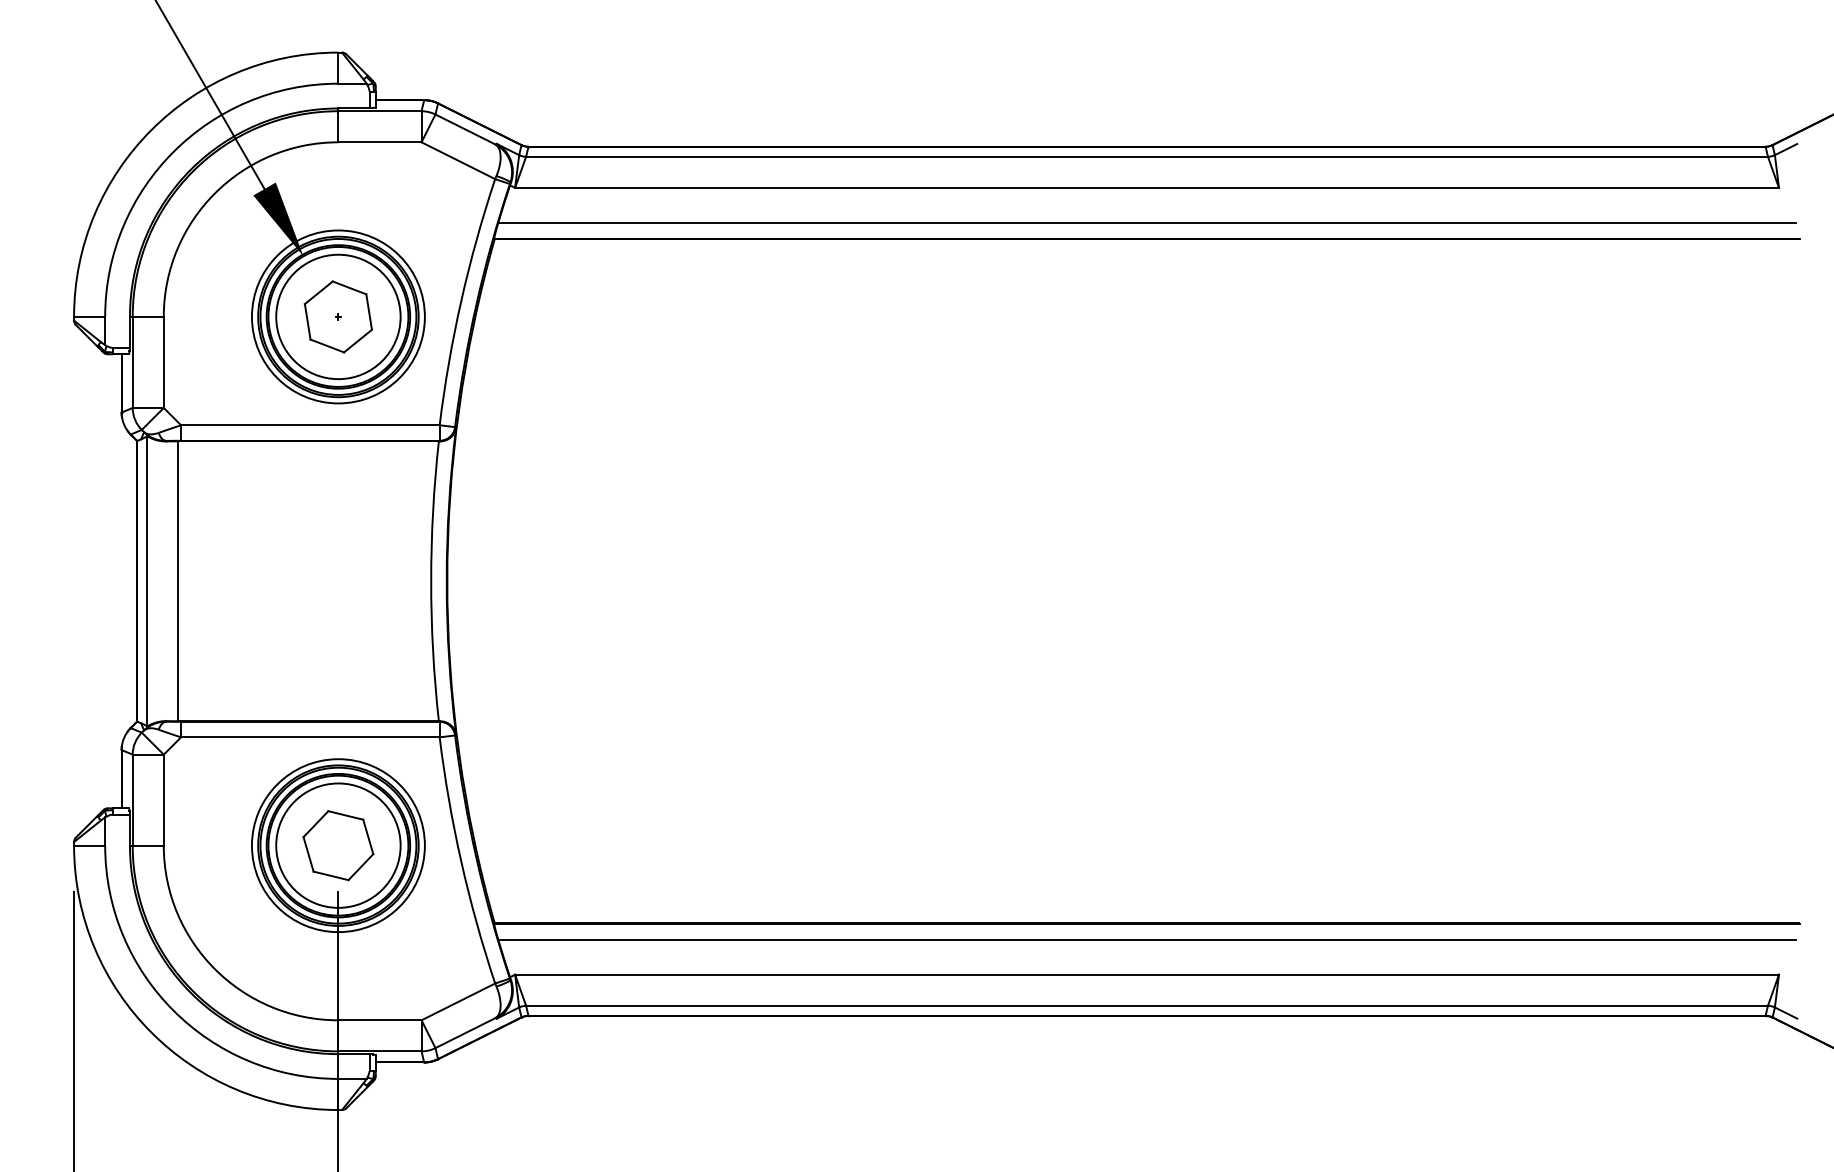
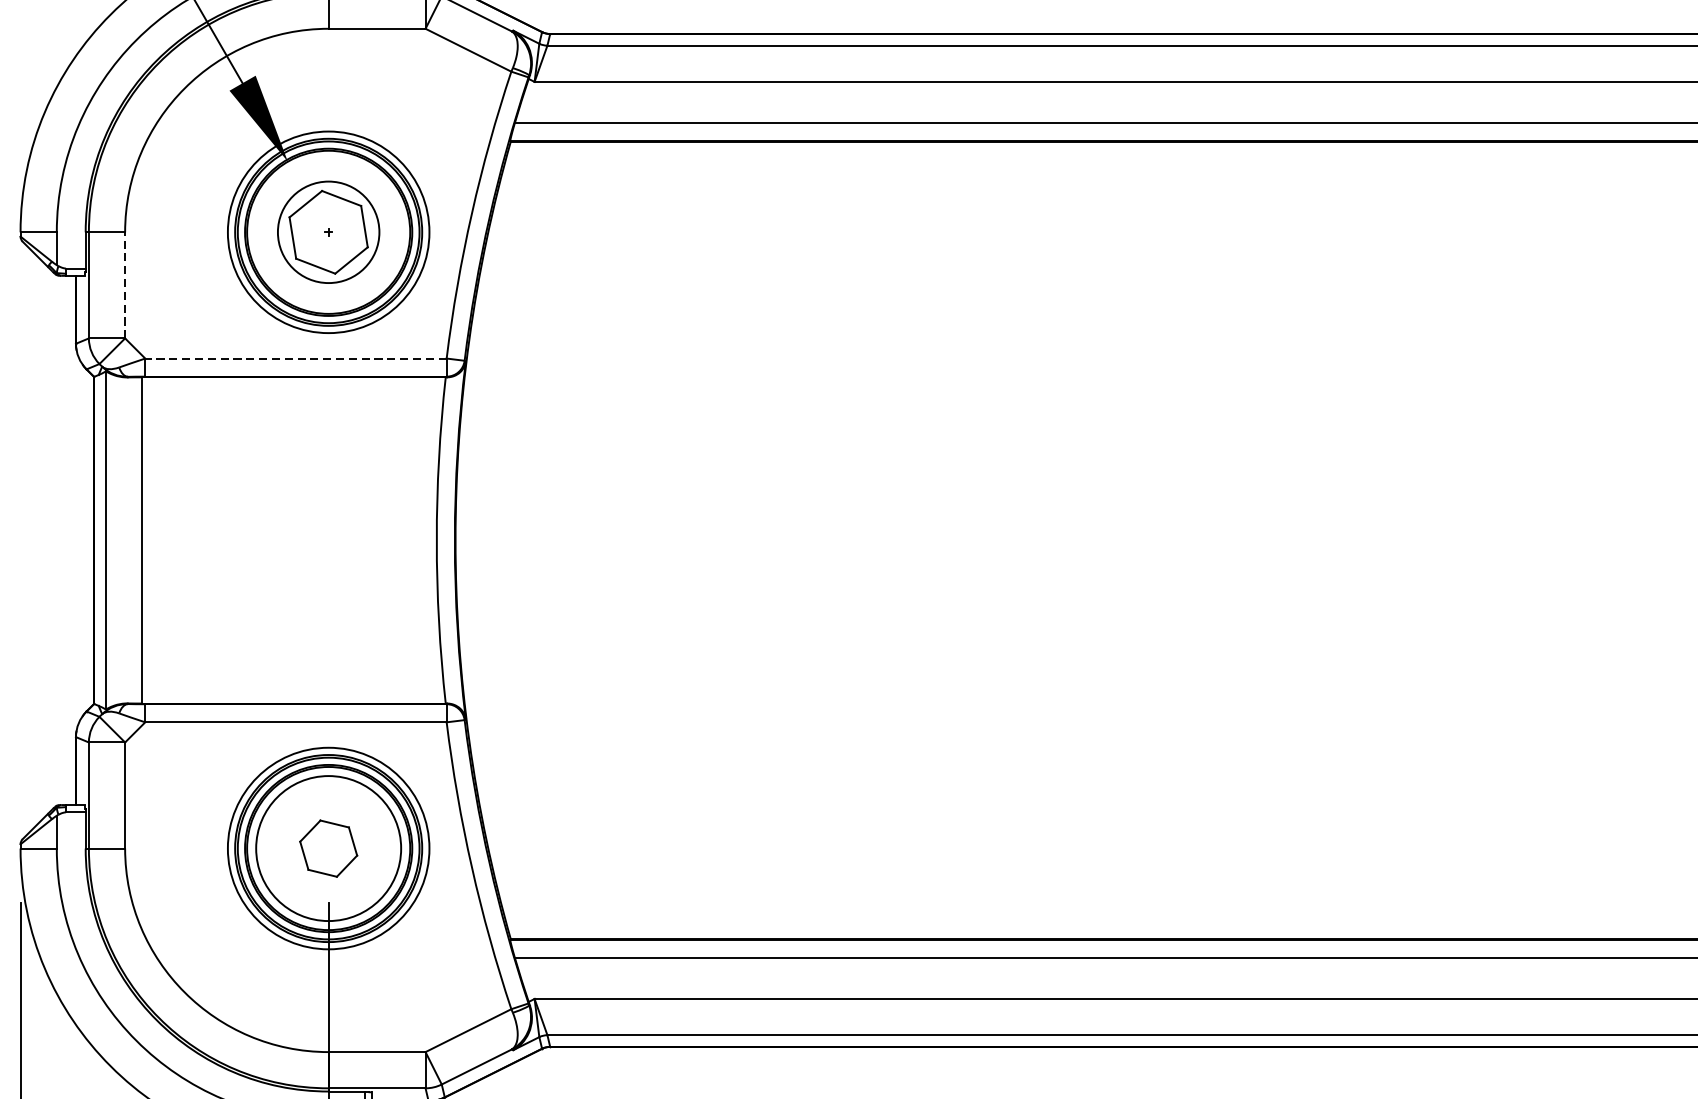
circle: (338, 316) -> (328, 231), size x0.7
line: (163, 362) -> (124, 285), solid -> dashed
line: (309, 425) -> (294, 358), solid -> dashed
part: (338, 845) -> (328, 848), size x0.7

